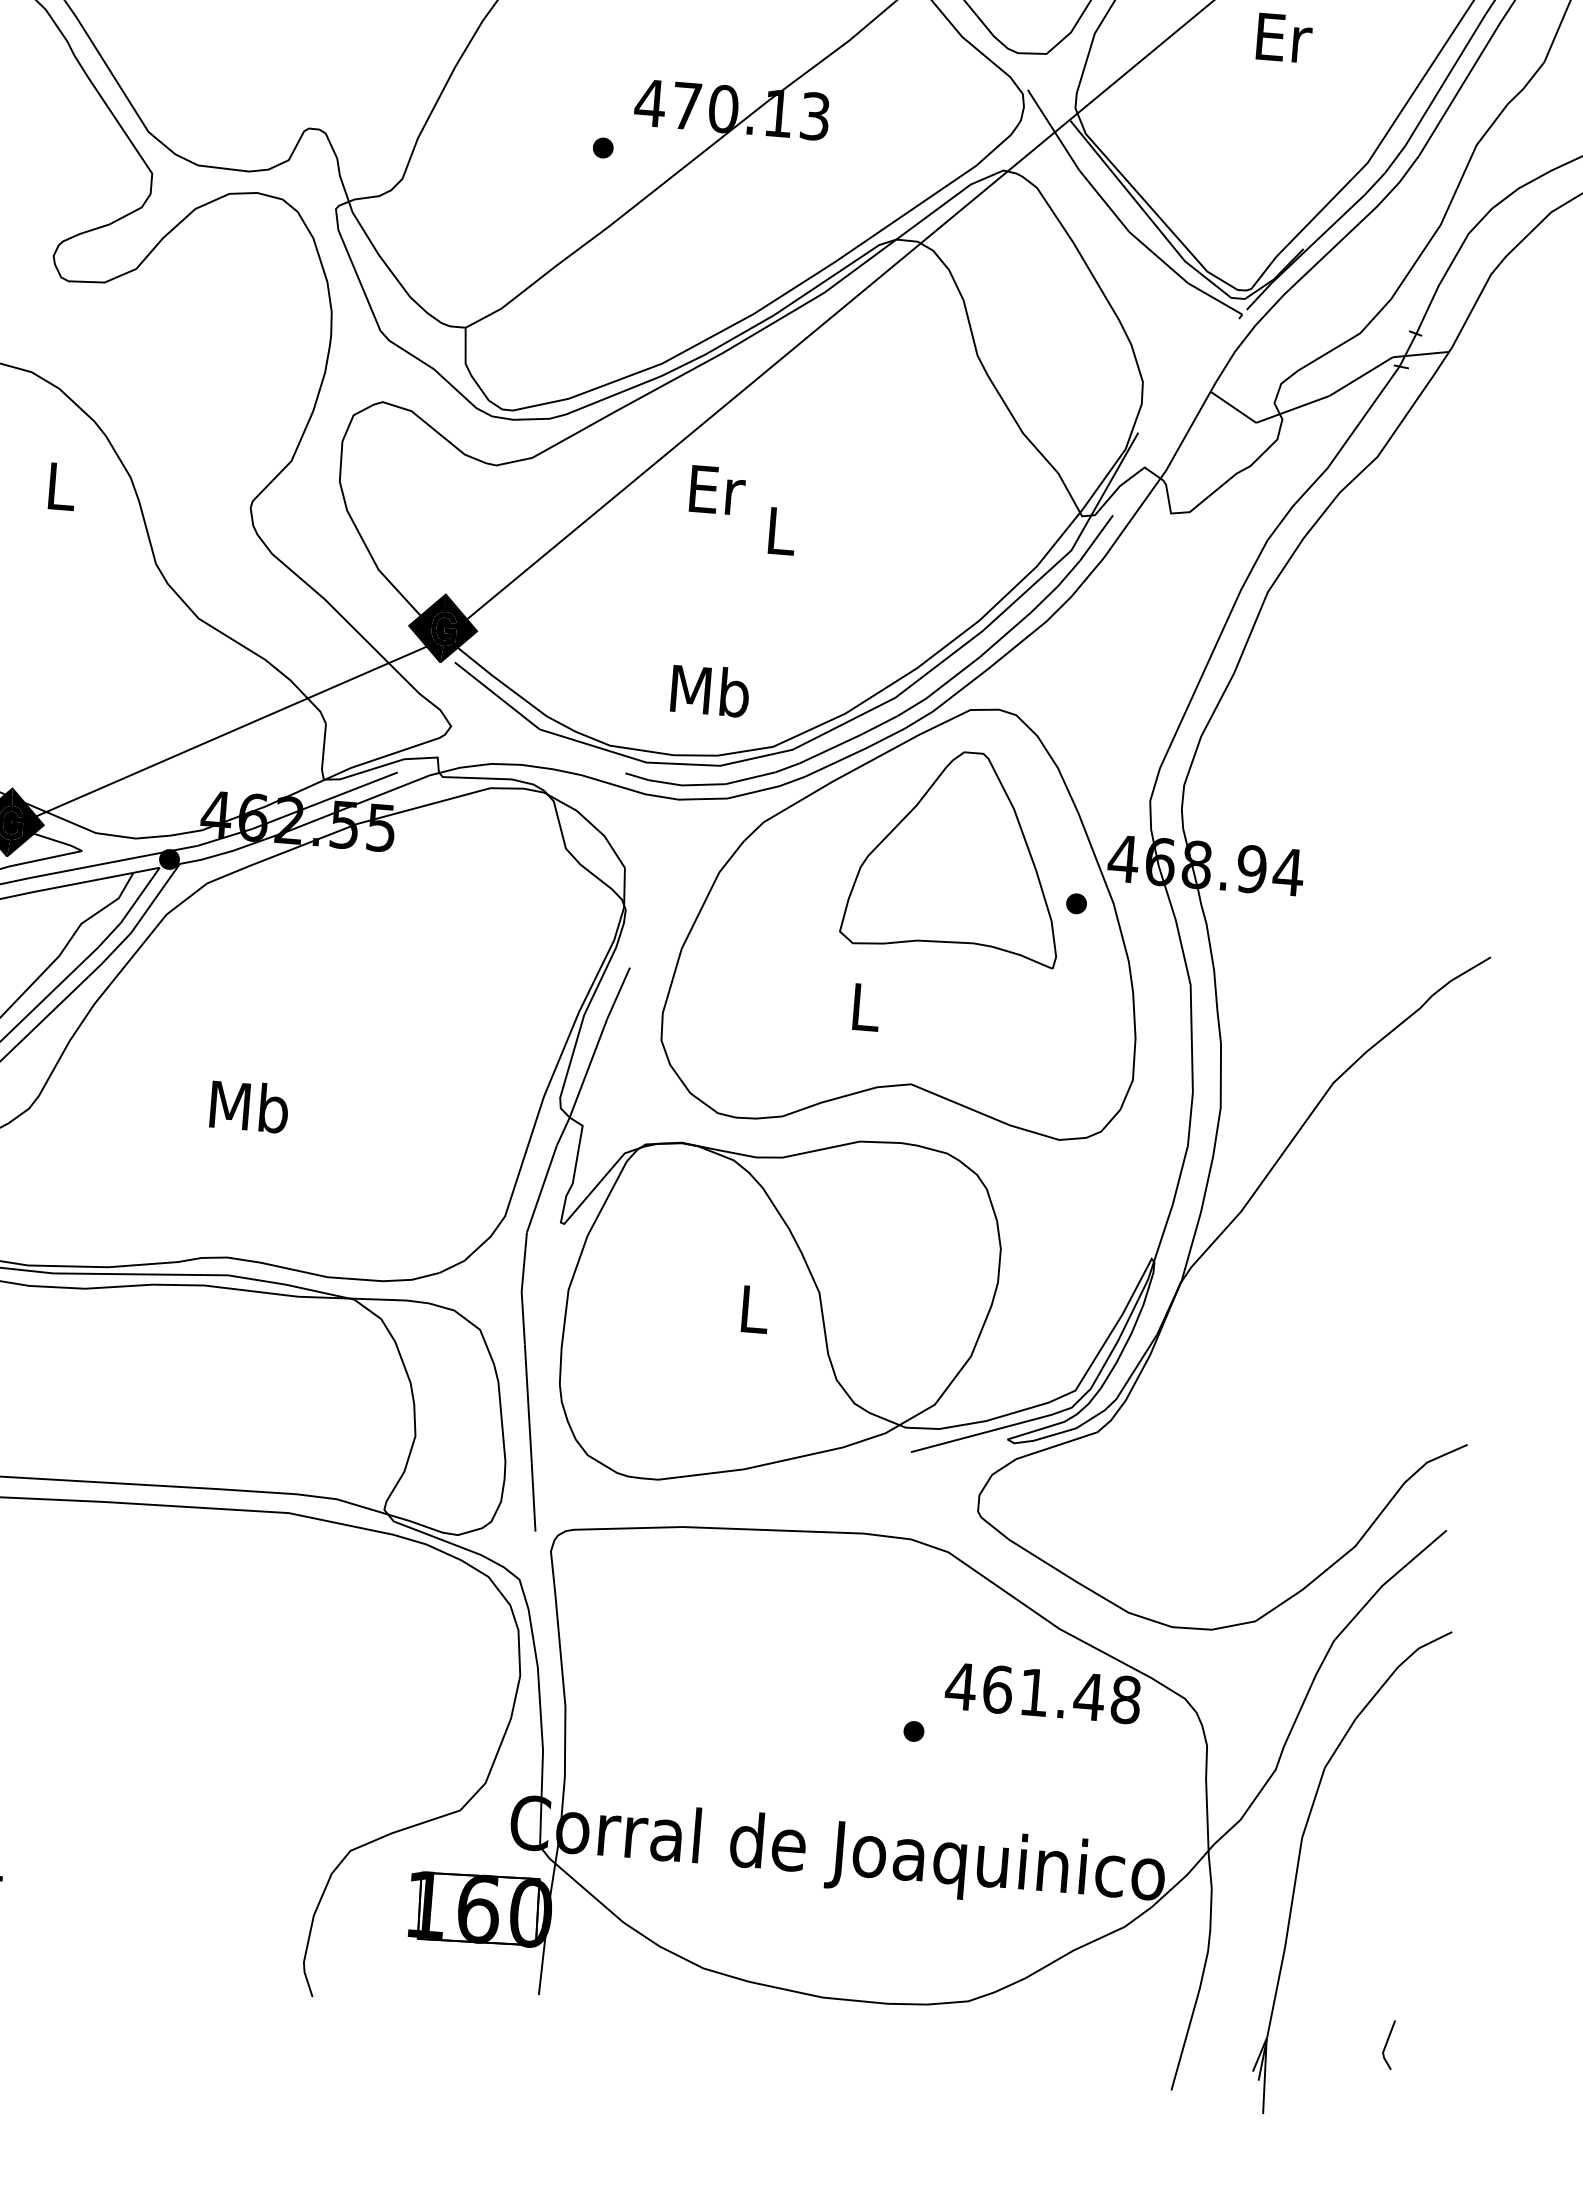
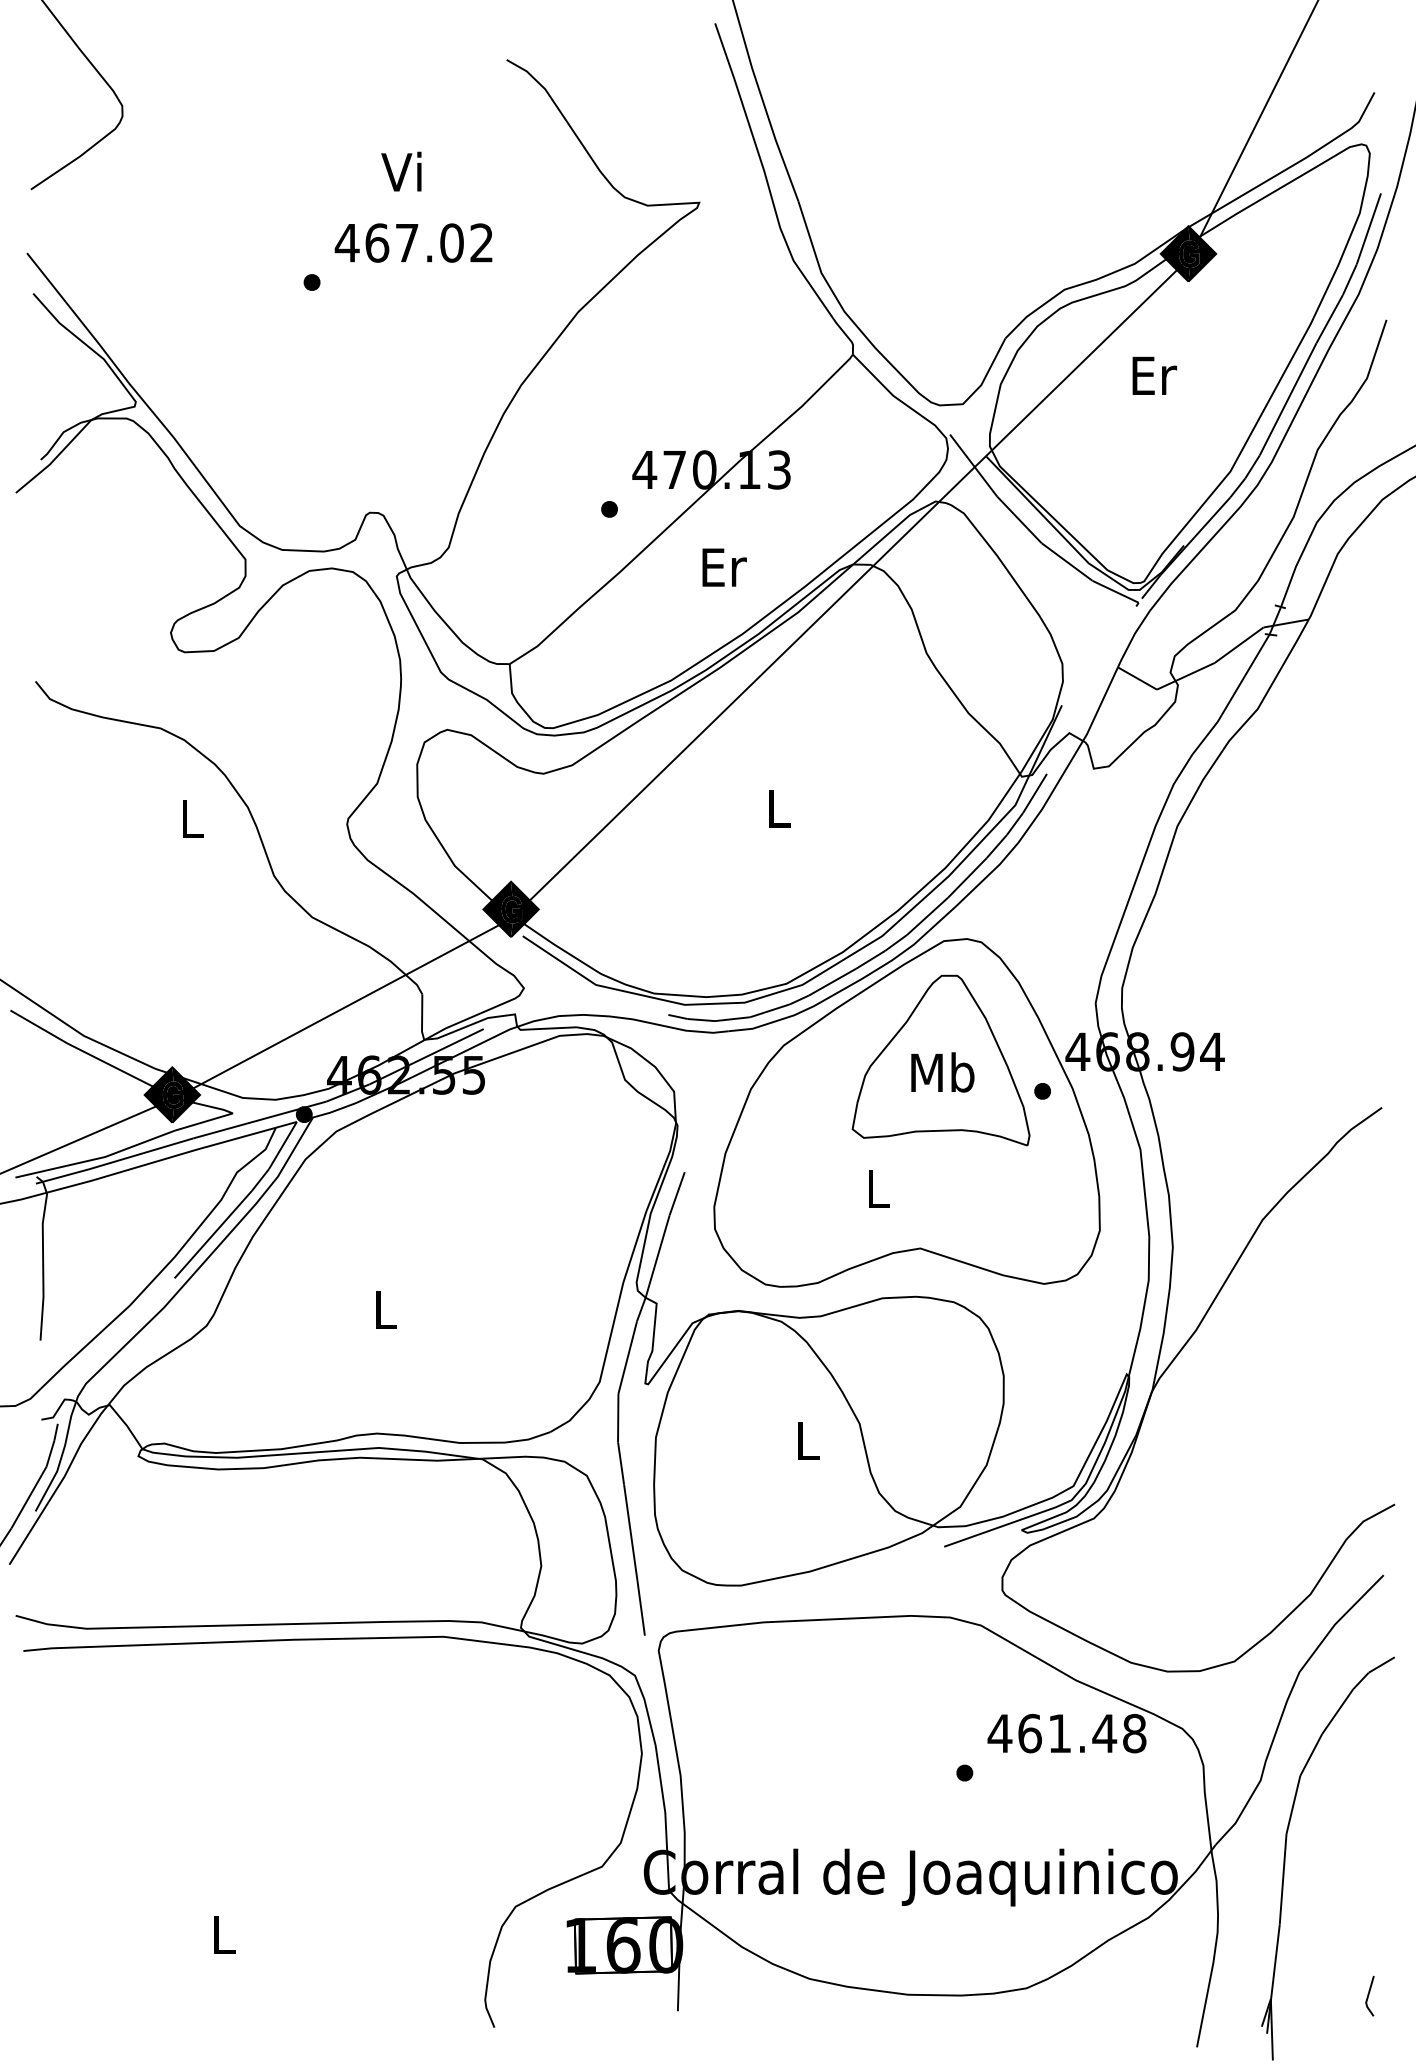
text: (717, 490) -> (724, 567), moved
text: (709, 690) -> (942, 1072), moved
text: (248, 1106) -> (384, 1309), Mb -> L

